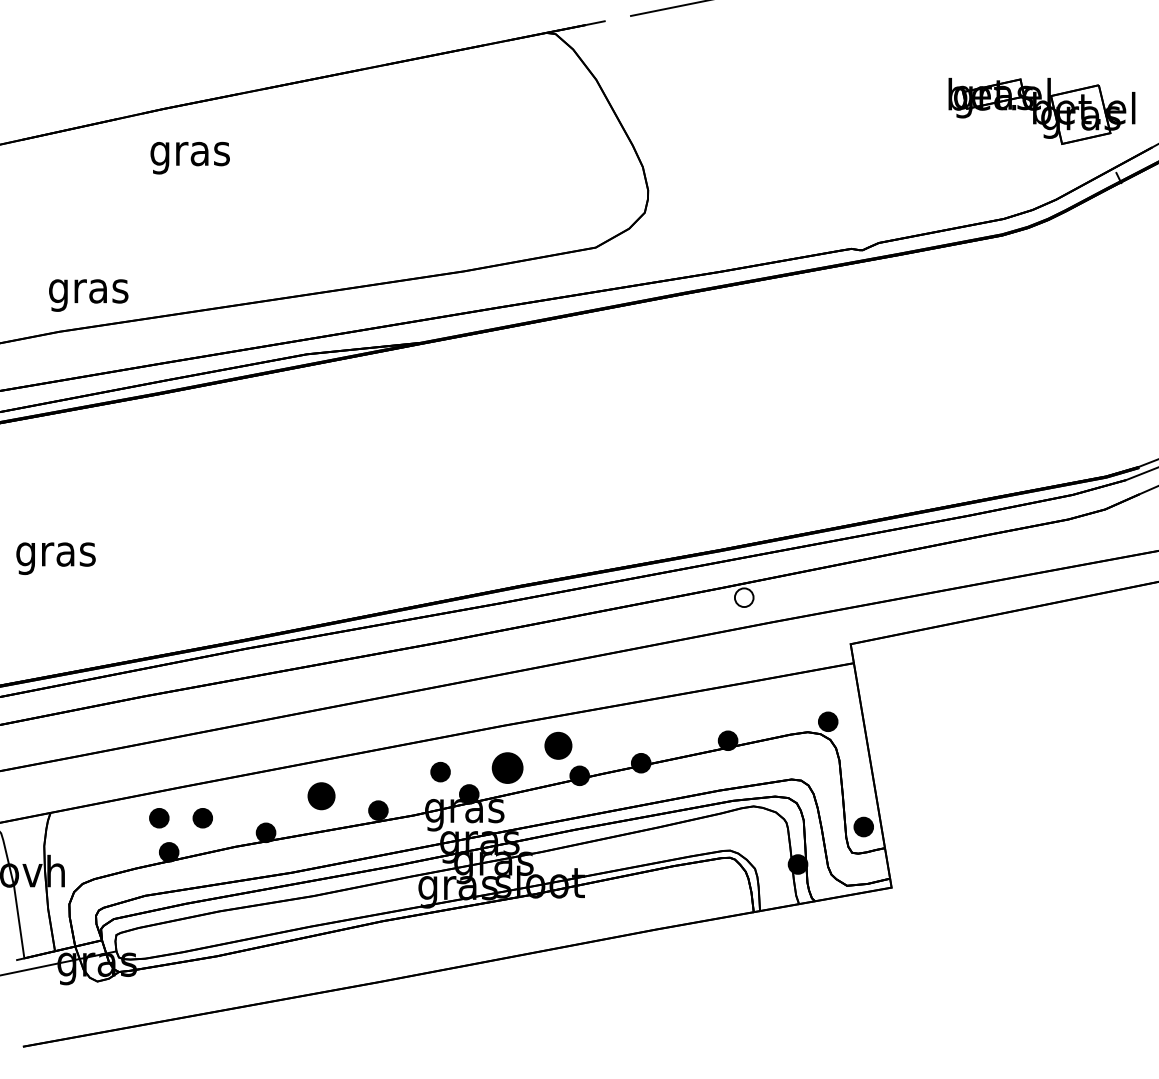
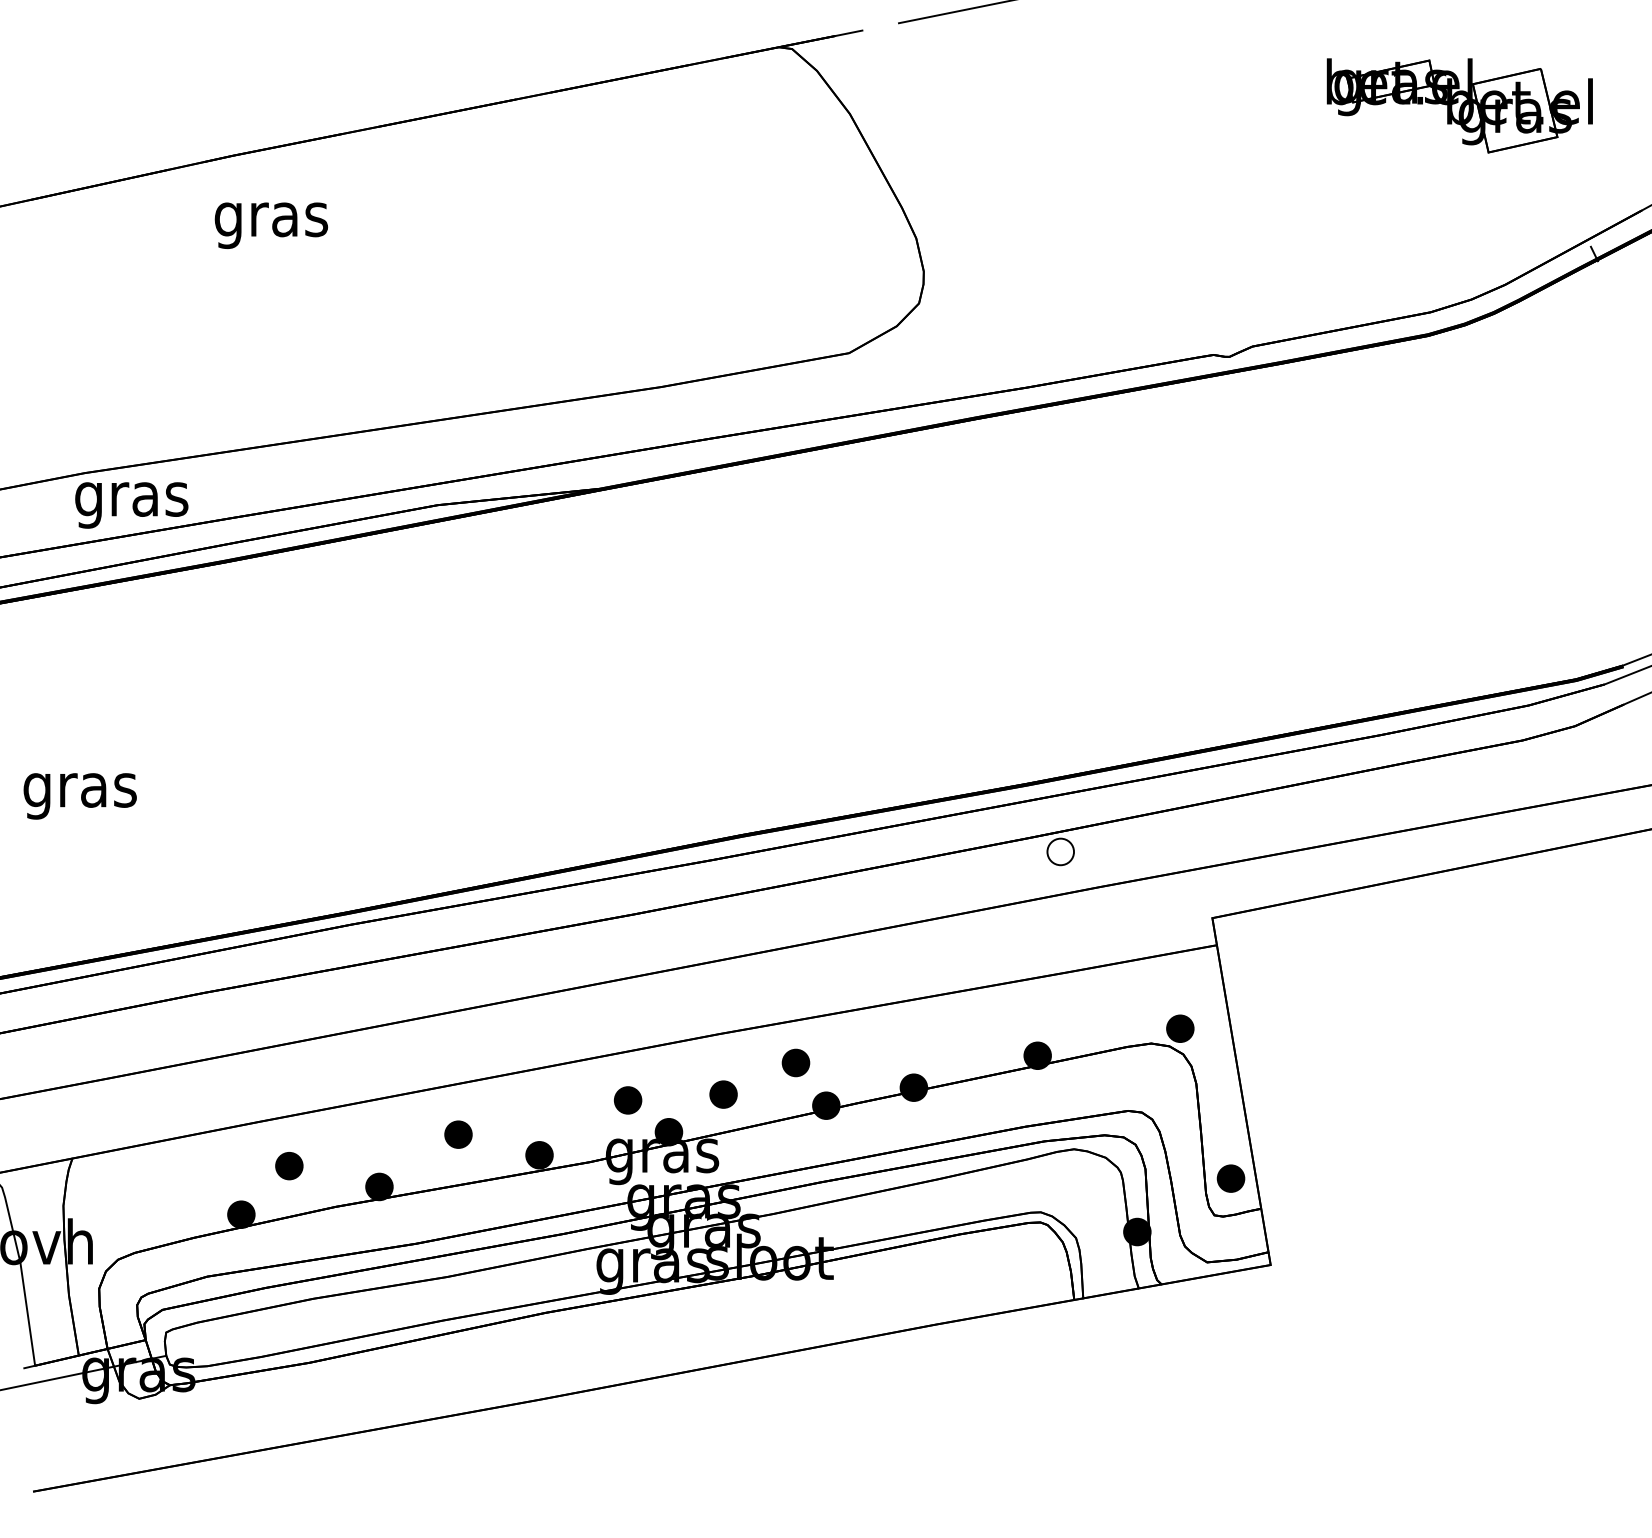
part: (1041, 110) -> (1459, 105), moved
text: (88, 295) -> (131, 505), moved
part: (558, 745) -> (795, 1062), size x0.71
part: (507, 767) -> (723, 1094), size x0.62
part: (321, 796) -> (458, 1134), size x0.71
part: (159, 818) -> (227, 1166), removed

